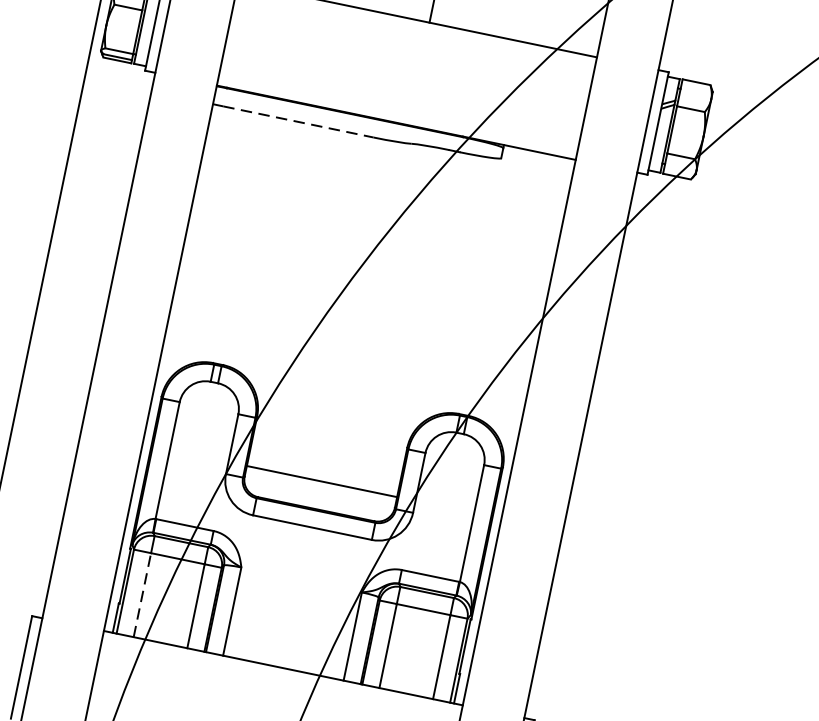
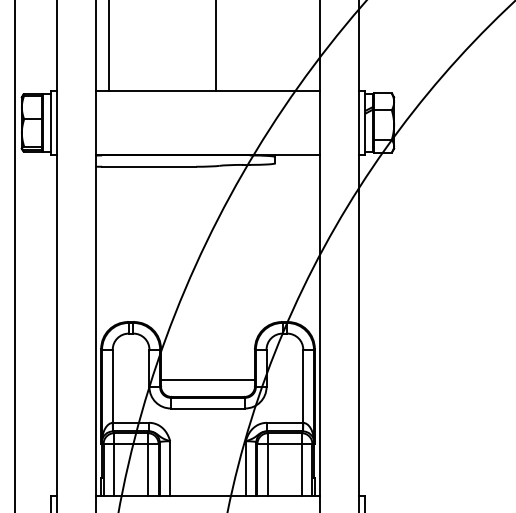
line: (299, 121) -> (149, 166), dashed -> solid
line: (142, 594) -> (114, 469), dashed -> solid

